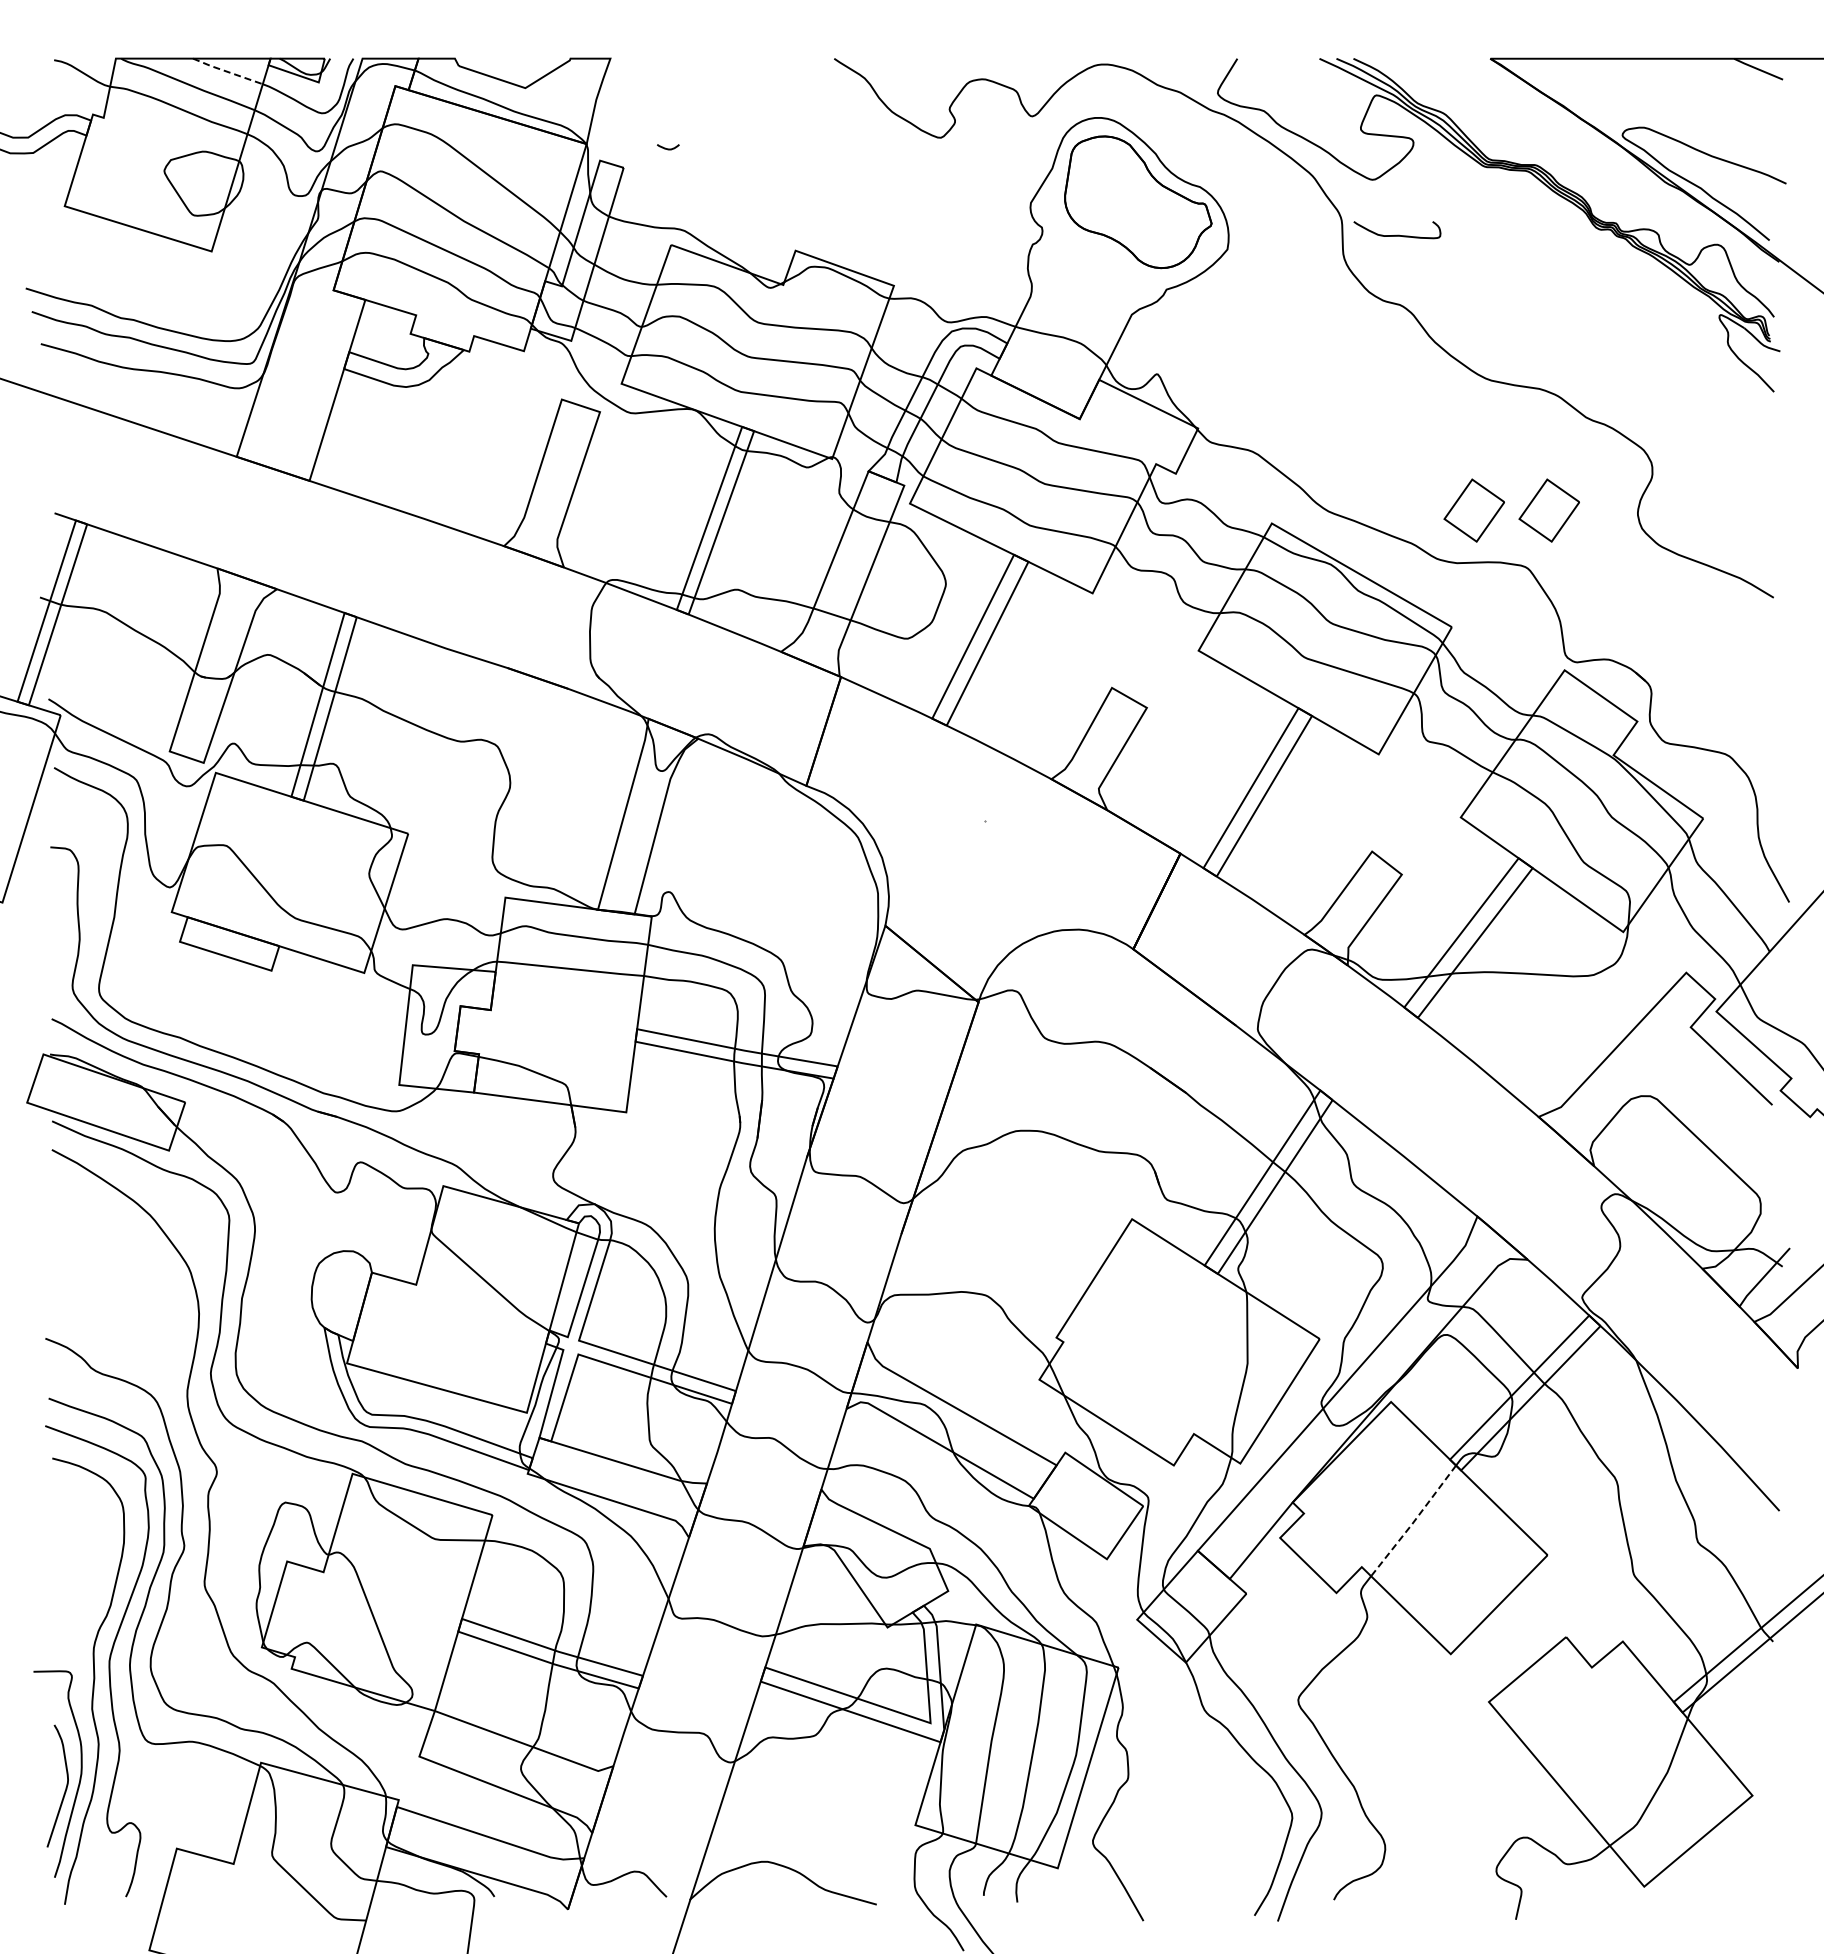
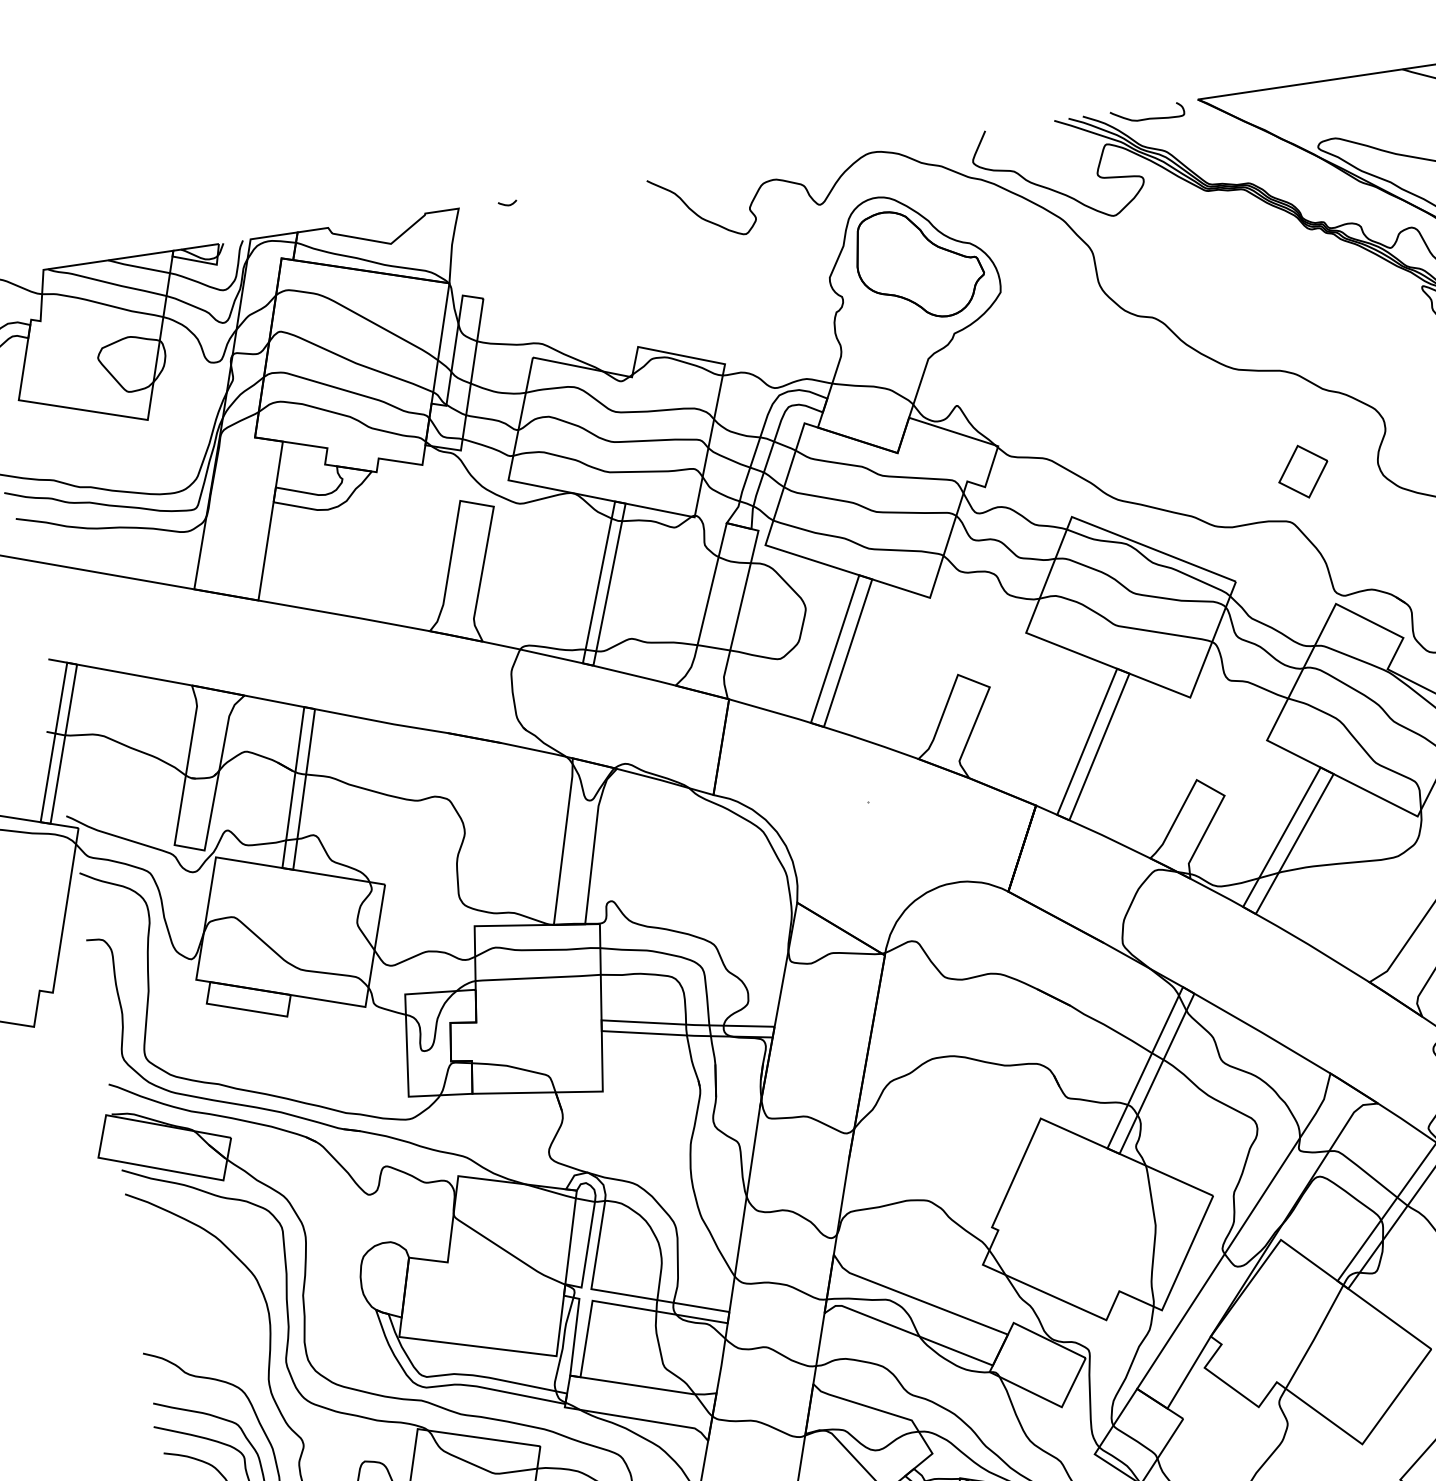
line: (227, 71) -> (138, 266), dashed -> solid
curve: (668, 148) -> (508, 204), moved
curve: (1397, 234) -> (1148, 117), moved
part: (1473, 510) -> (1239, 481), removed
line: (1414, 1521) -> (1315, 1337), dashed -> solid

